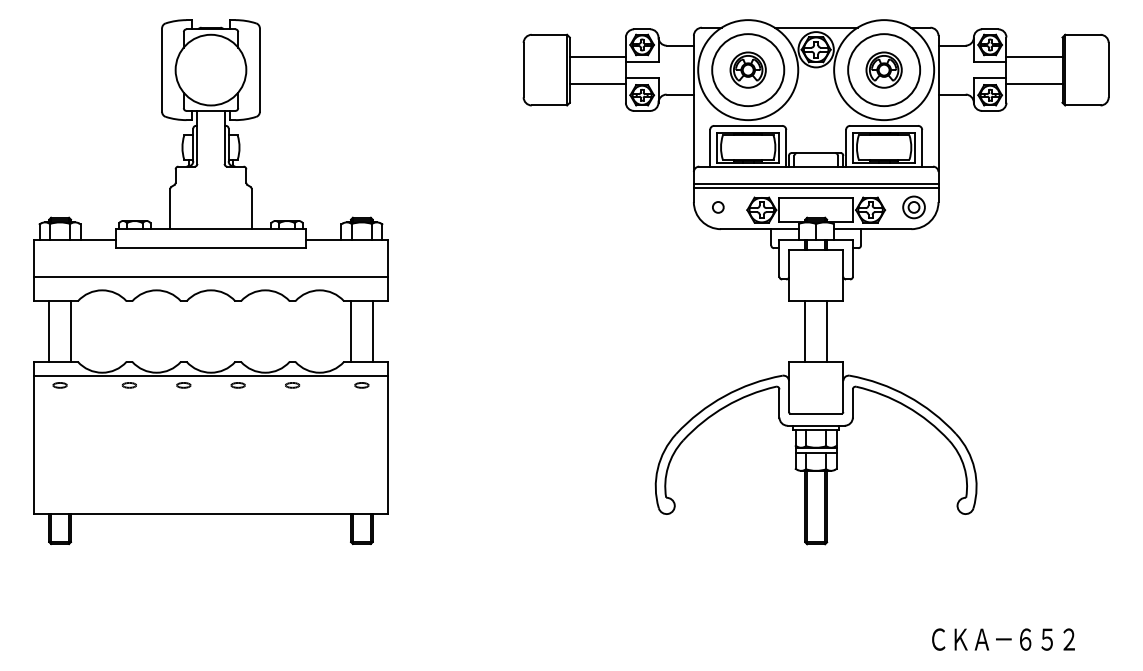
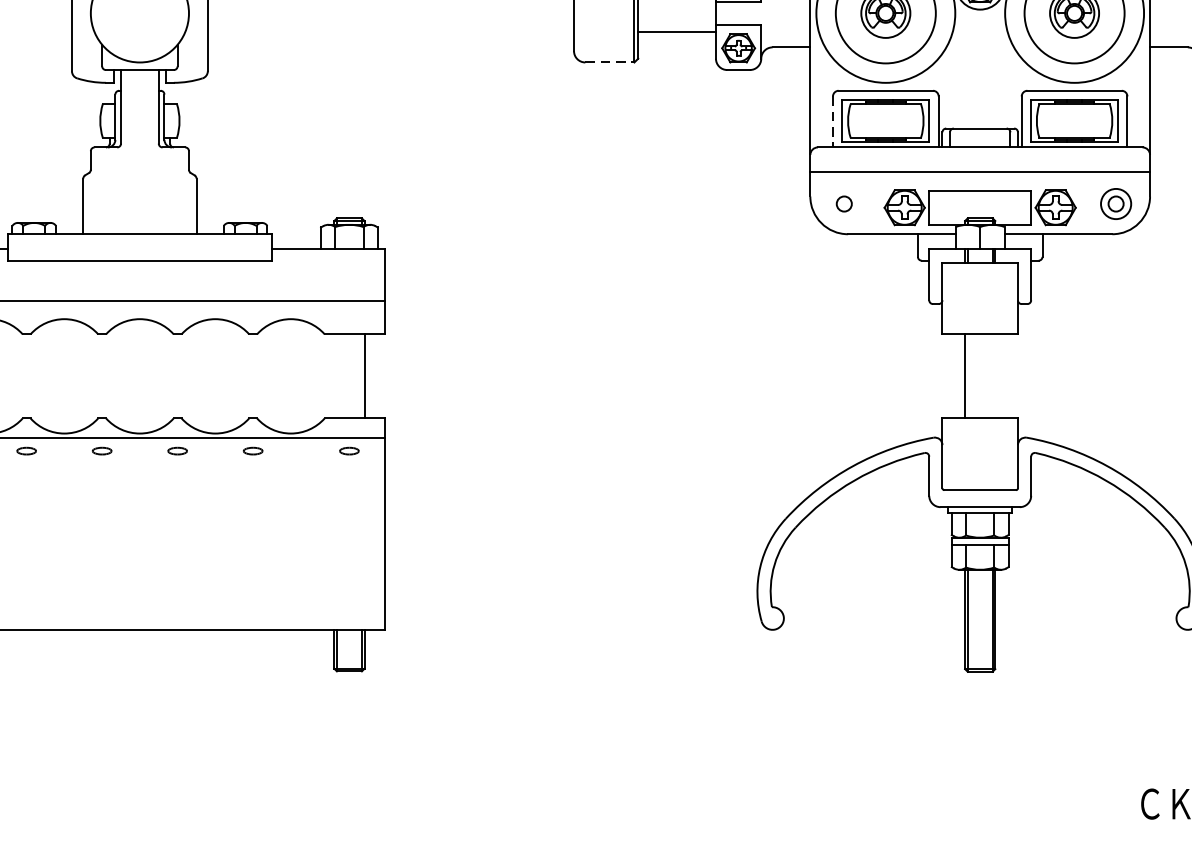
line: (549, 105) -> (609, 62), solid -> dashed
line: (710, 148) -> (833, 122), solid -> dashed
line: (815, 187) -> (979, 176), removed
line: (351, 331) -> (335, 376), removed
line: (827, 331) -> (995, 376), removed

